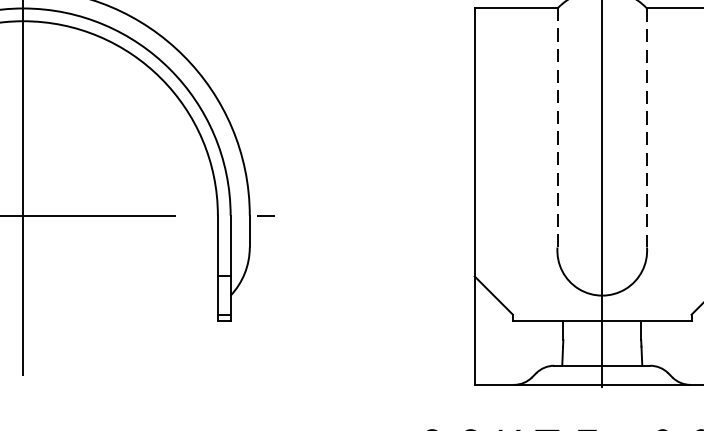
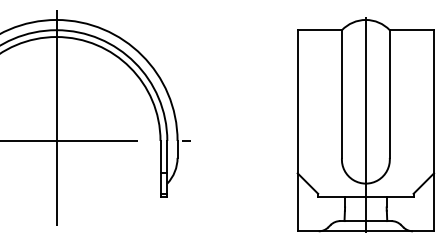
line: (556, 128) -> (341, 94), dashed -> solid
line: (646, 128) -> (389, 94), dashed -> solid

